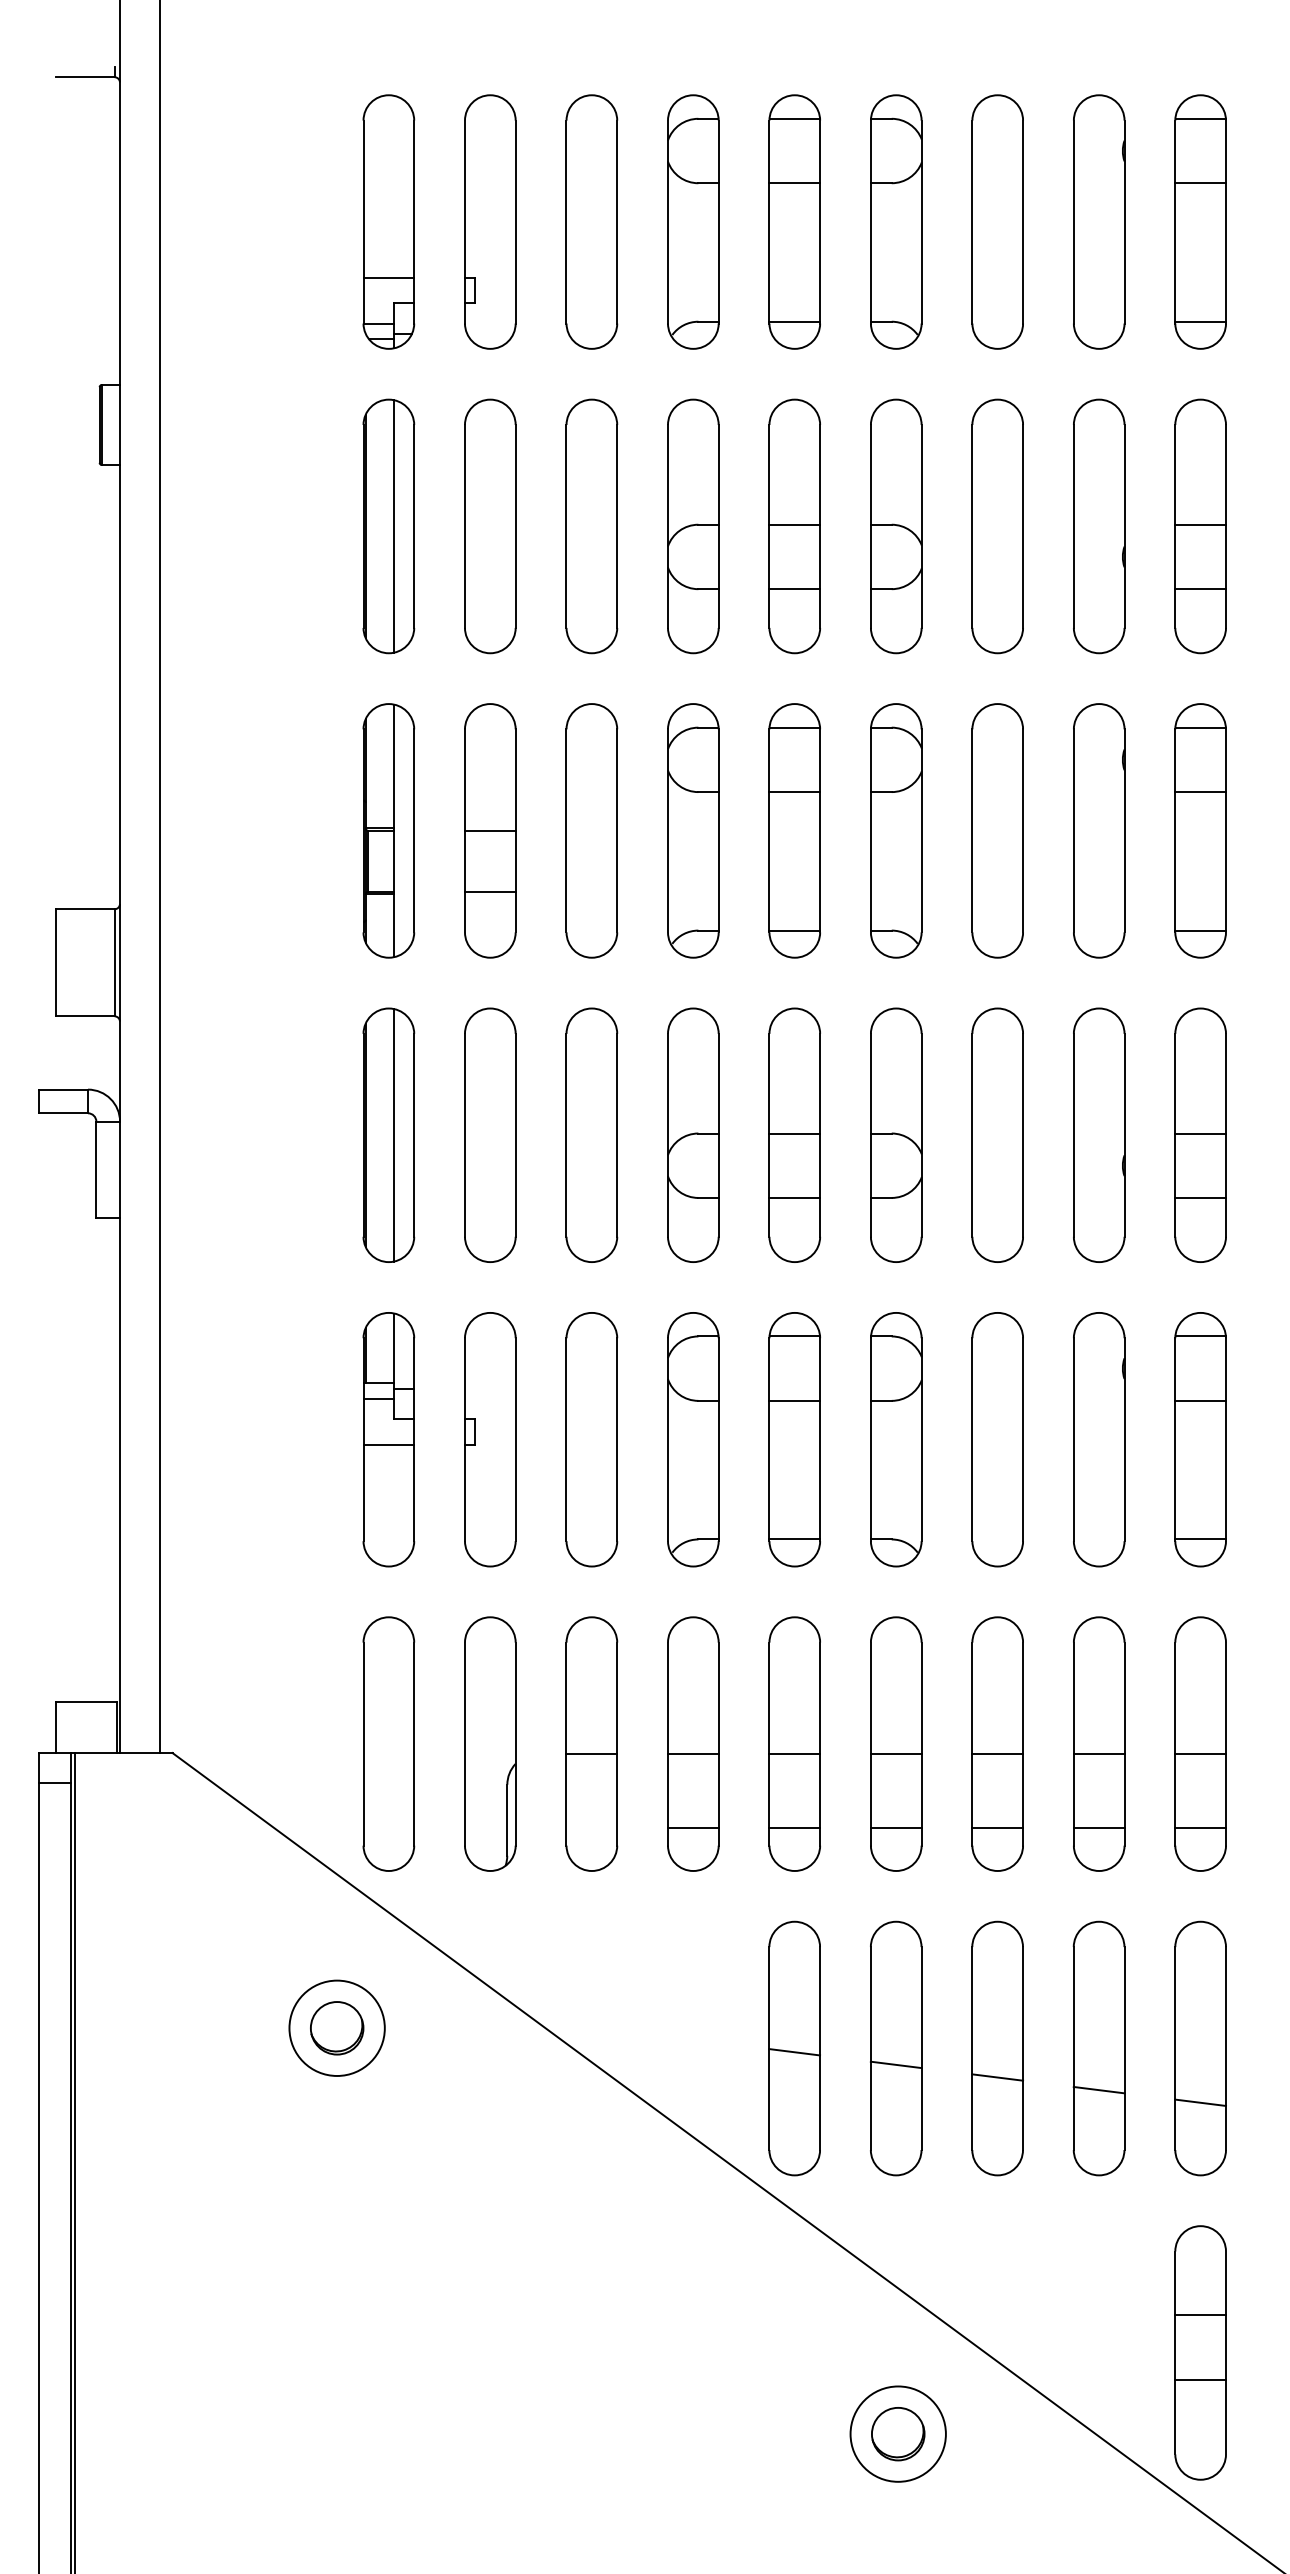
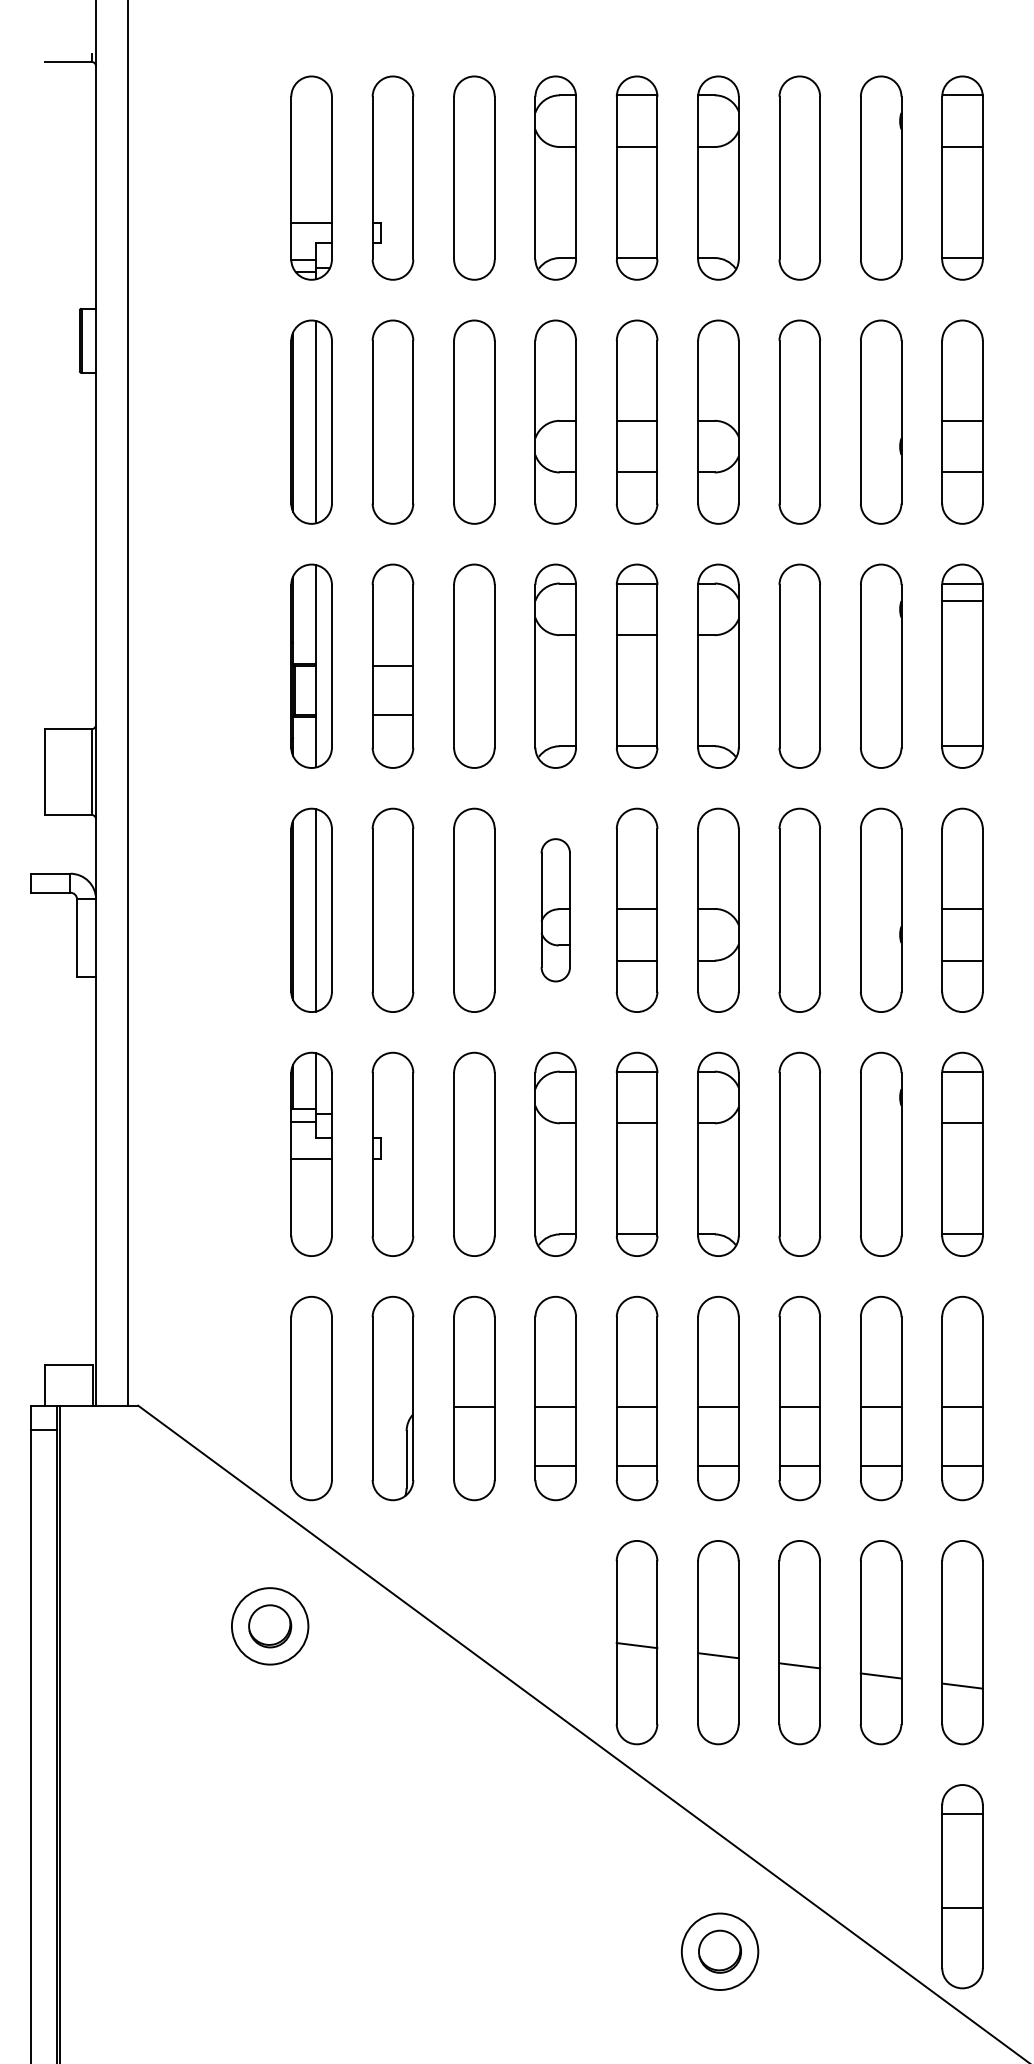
line: (1200, 792) -> (962, 601), moved
part: (693, 1134) -> (555, 909), size x0.7
line: (1200, 2315) -> (962, 1814), moved

